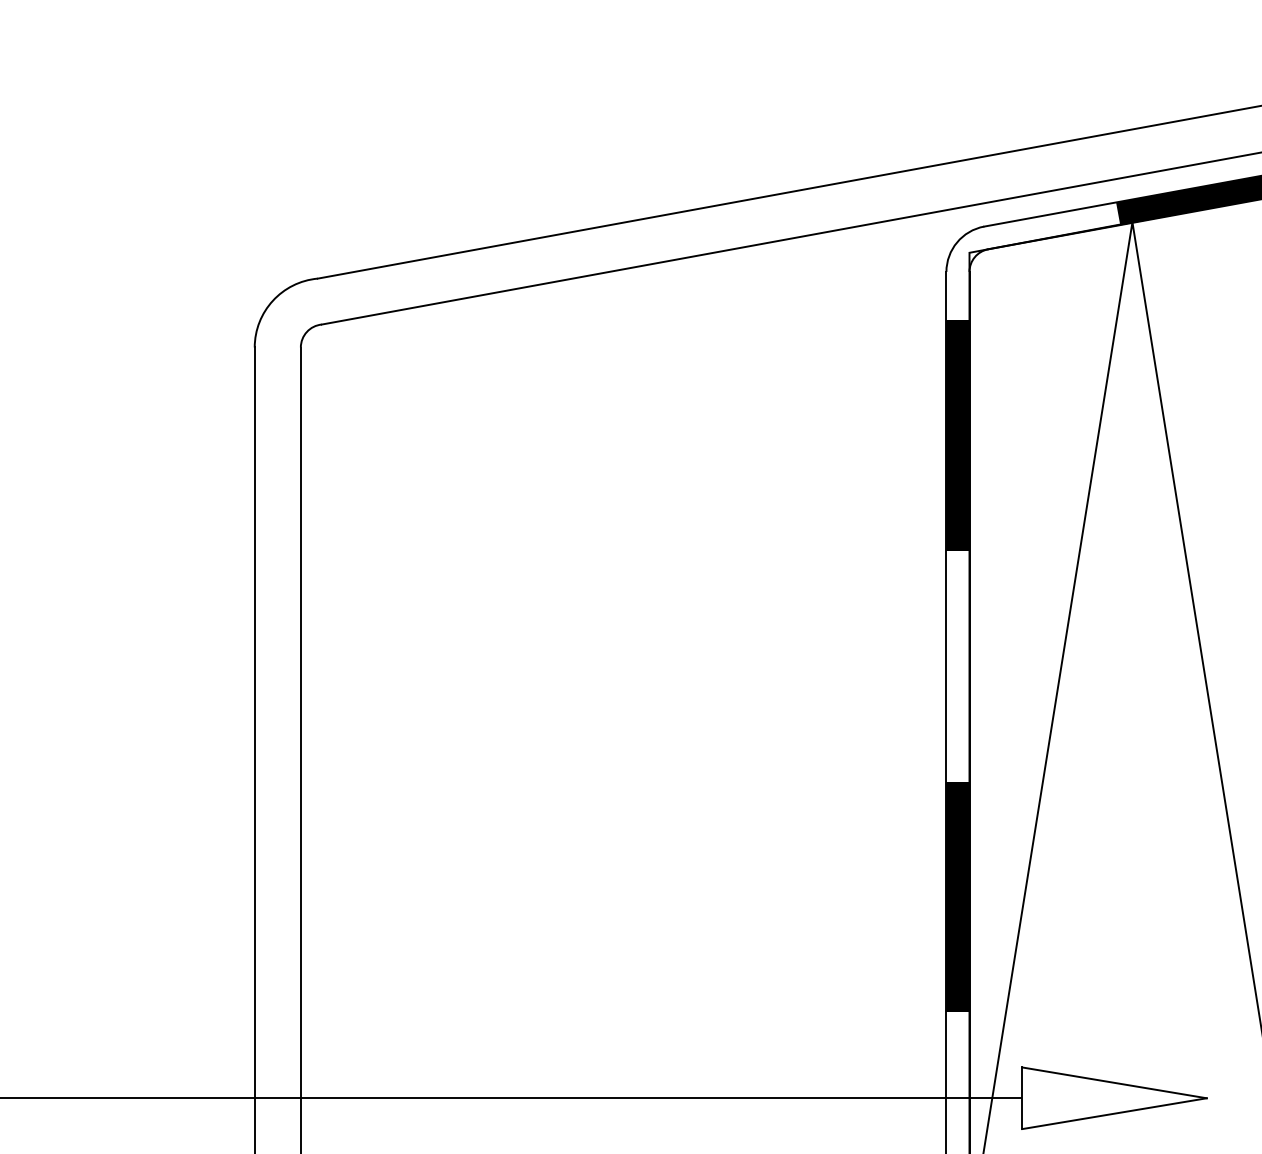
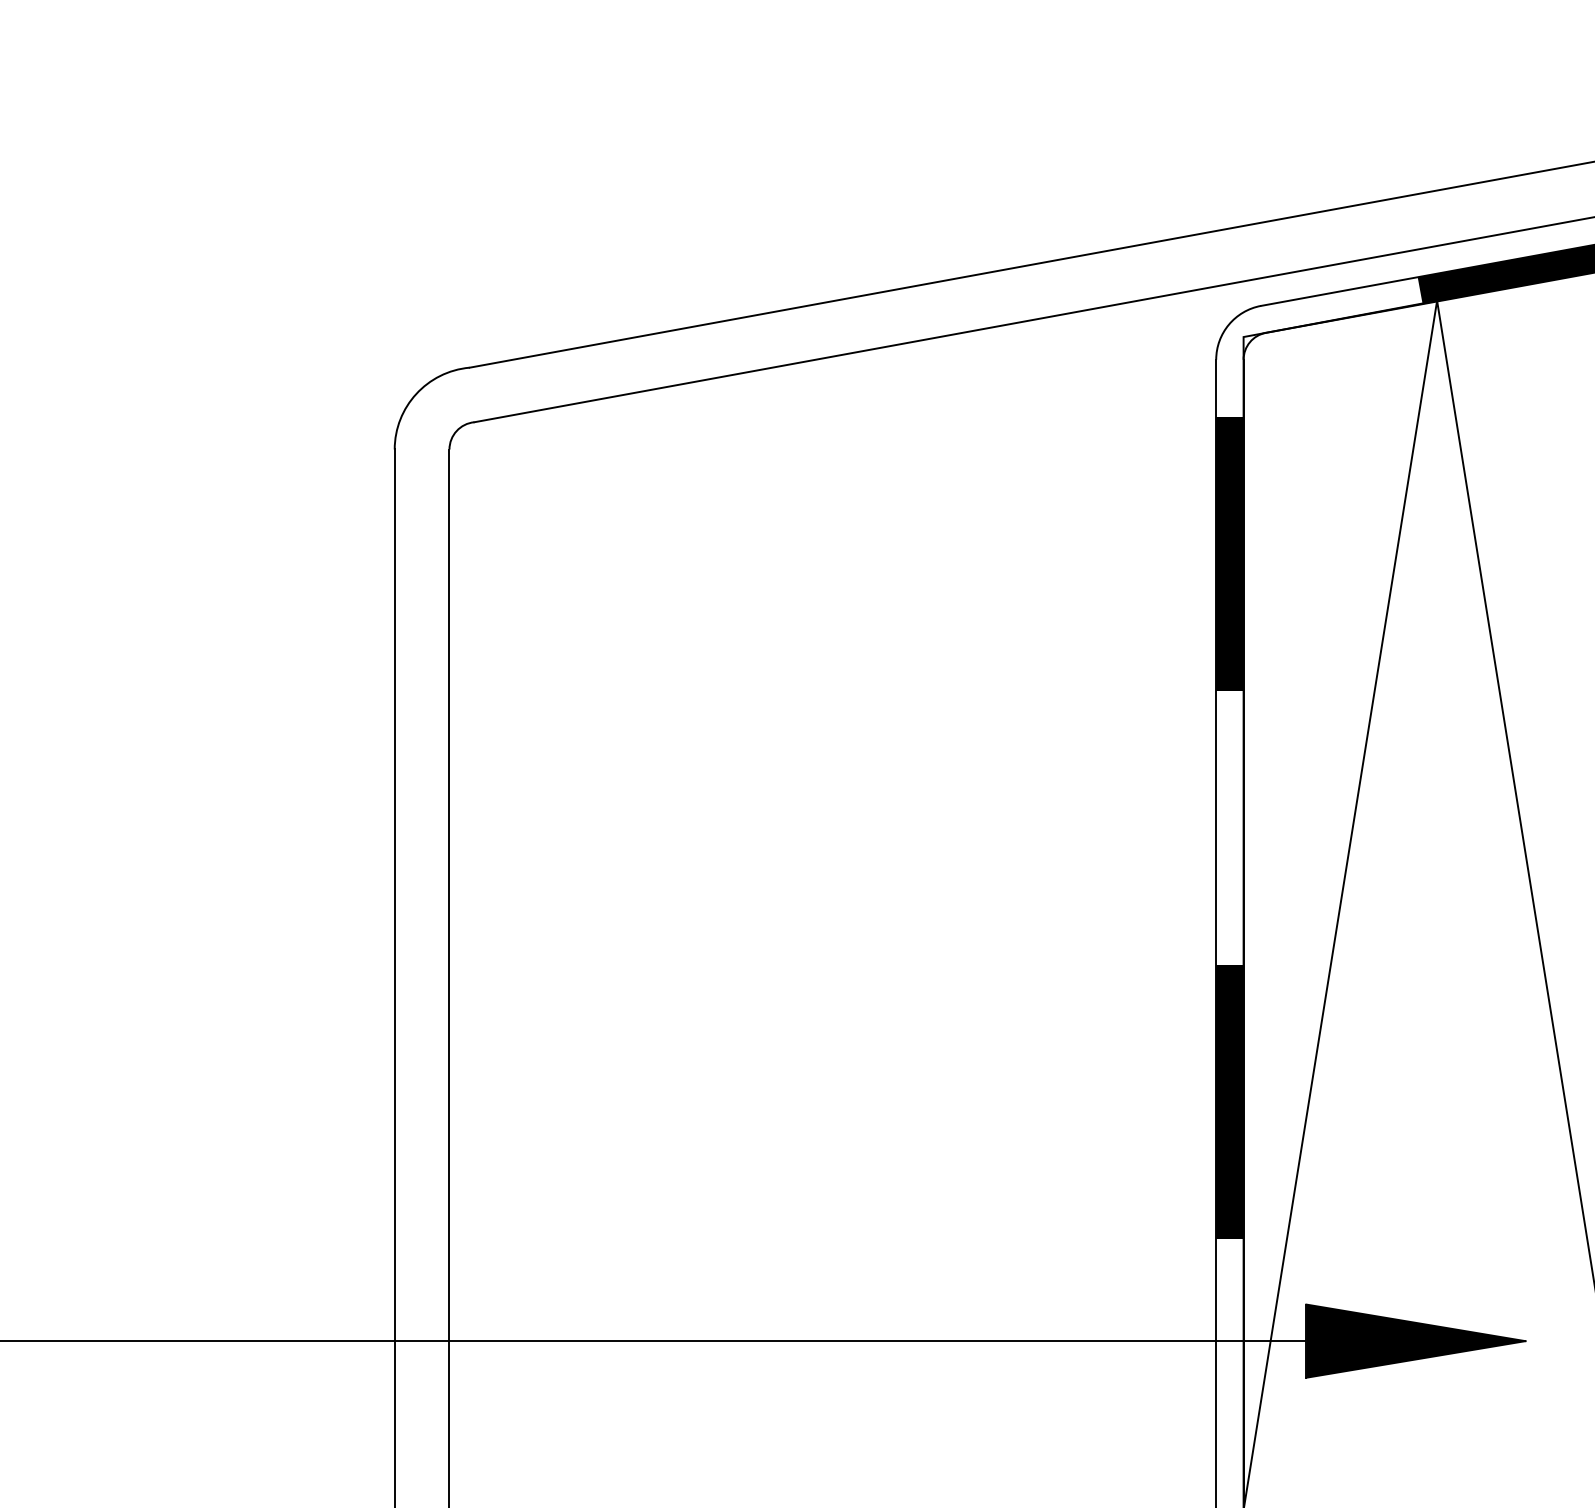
fill: (1114, 1097) -> (1415, 1340), added

